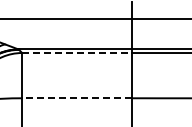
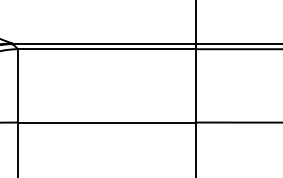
line: (77, 53) -> (107, 50), dashed -> solid
line: (76, 98) -> (105, 122), dashed -> solid

